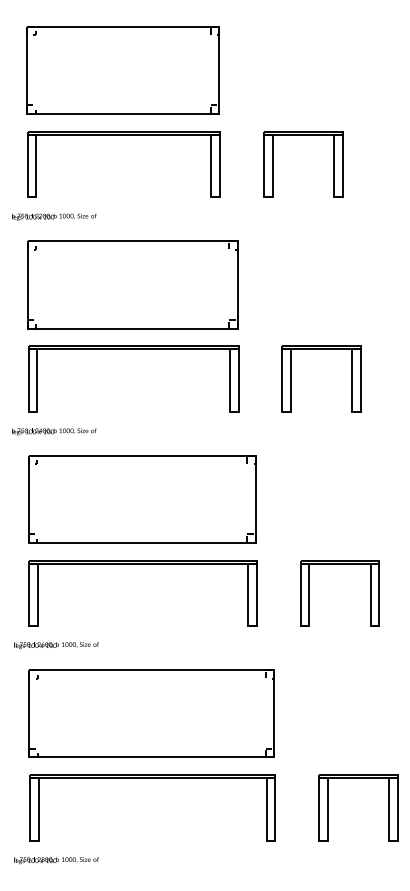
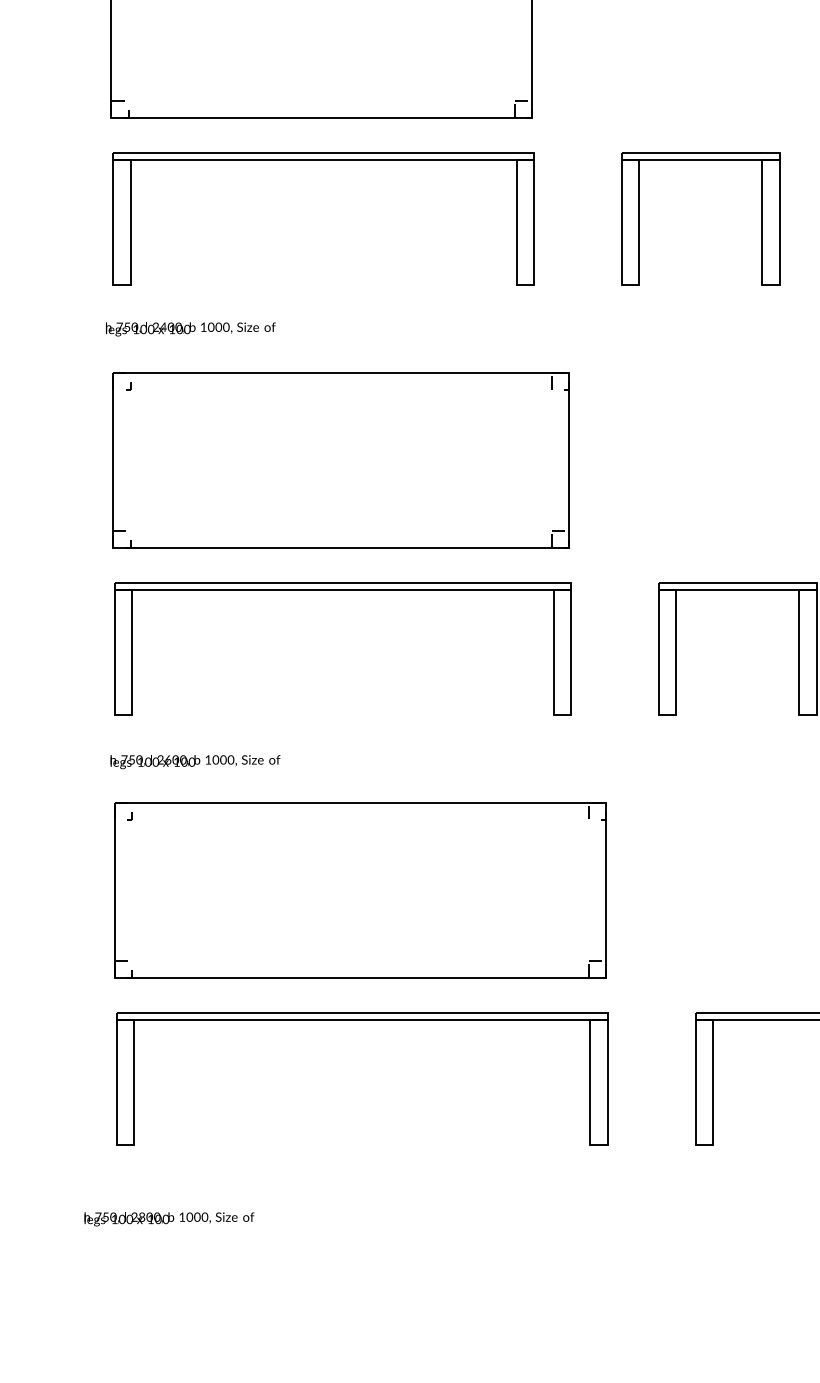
text: (54, 431) -> (191, 328), moved
text: (56, 645) -> (195, 761), moved
text: (56, 860) -> (169, 1218), moved

